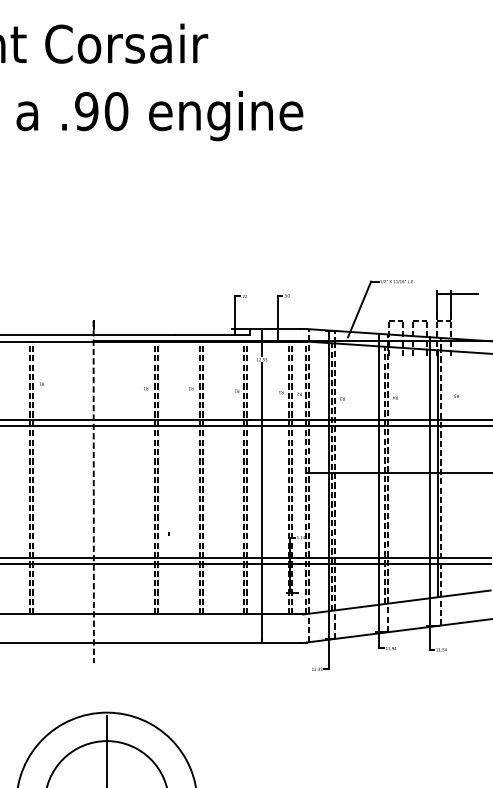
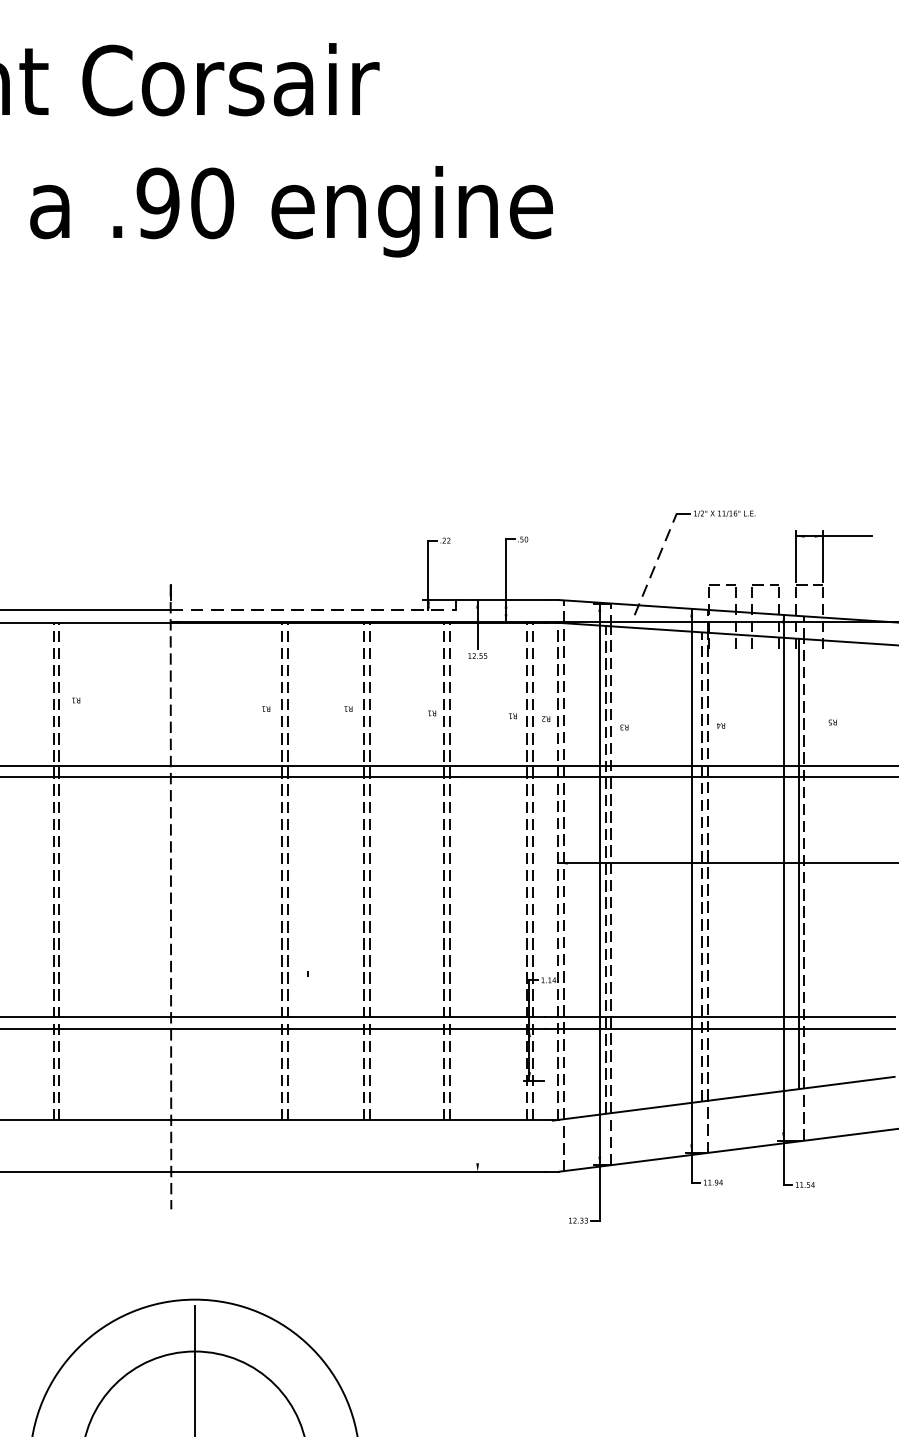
line: (359, 309) -> (655, 564), solid -> dashed
line: (172, 334) -> (314, 609), solid -> dashed
line: (261, 502) -> (476, 916), removed

